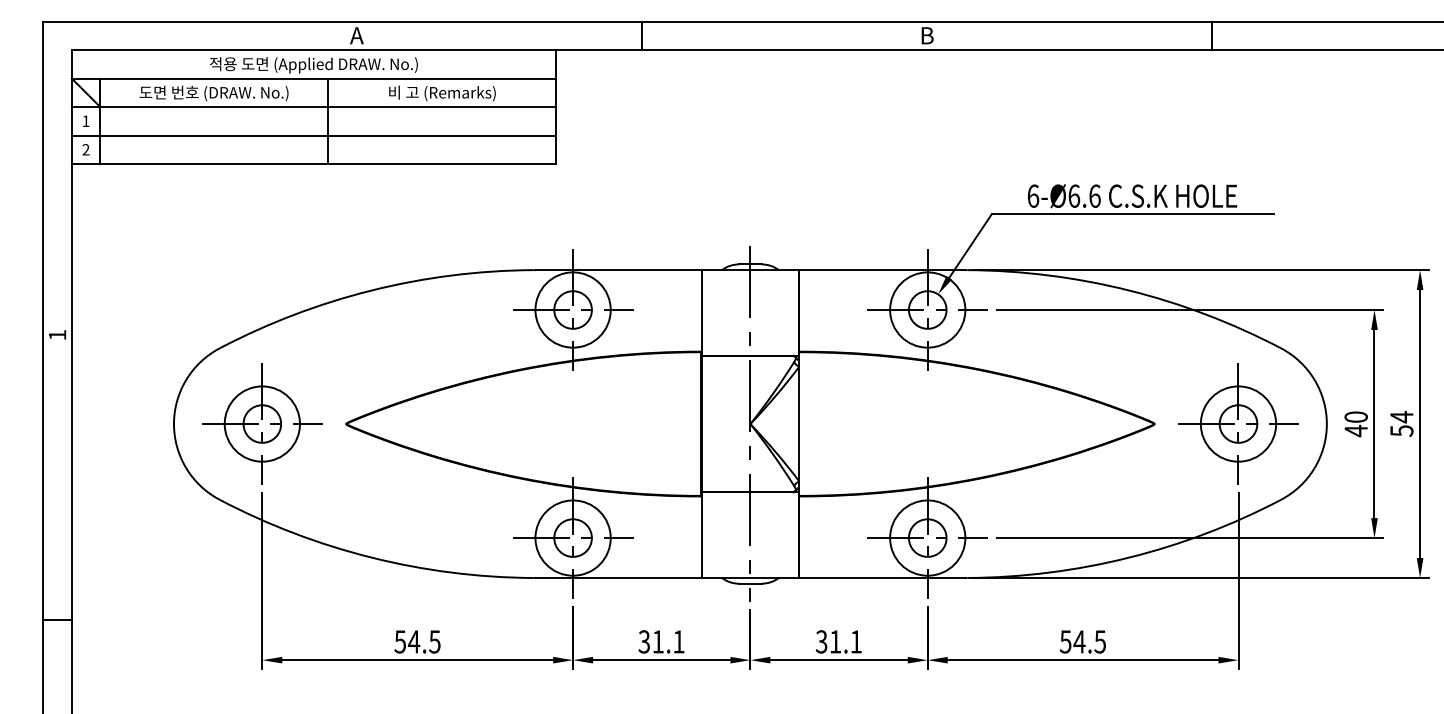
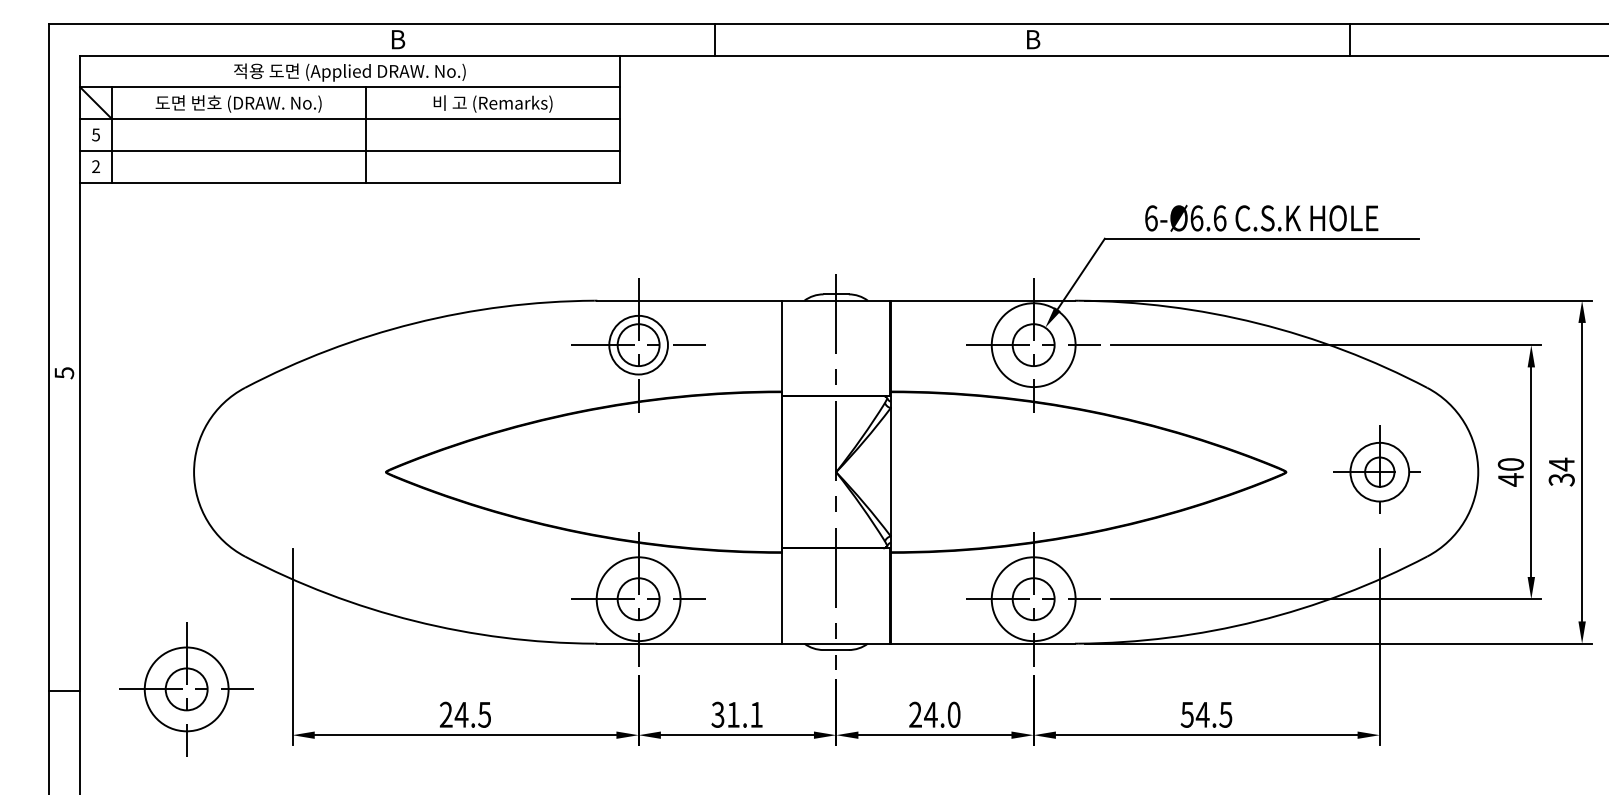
text: (356, 35) -> (397, 39), A -> B
text: (85, 121) -> (95, 135), 1 -> 5
circle: (572, 309) -> (637, 344), size x0.7
text: (57, 334) -> (64, 372), 1 -> 5
part: (262, 423) -> (186, 688), moved
part: (1238, 423) -> (1379, 471), size x0.7
text: (1401, 430) -> (1561, 479), 54 -> 34
text: (400, 641) -> (446, 714), 54.5 -> 24.5
text: (838, 641) -> (934, 714), 31.1 -> 24.0

